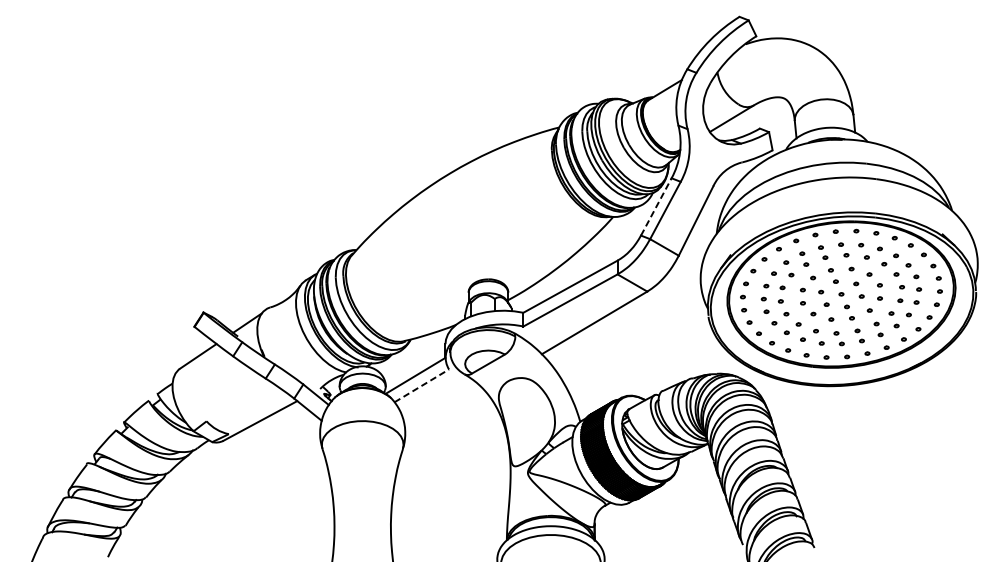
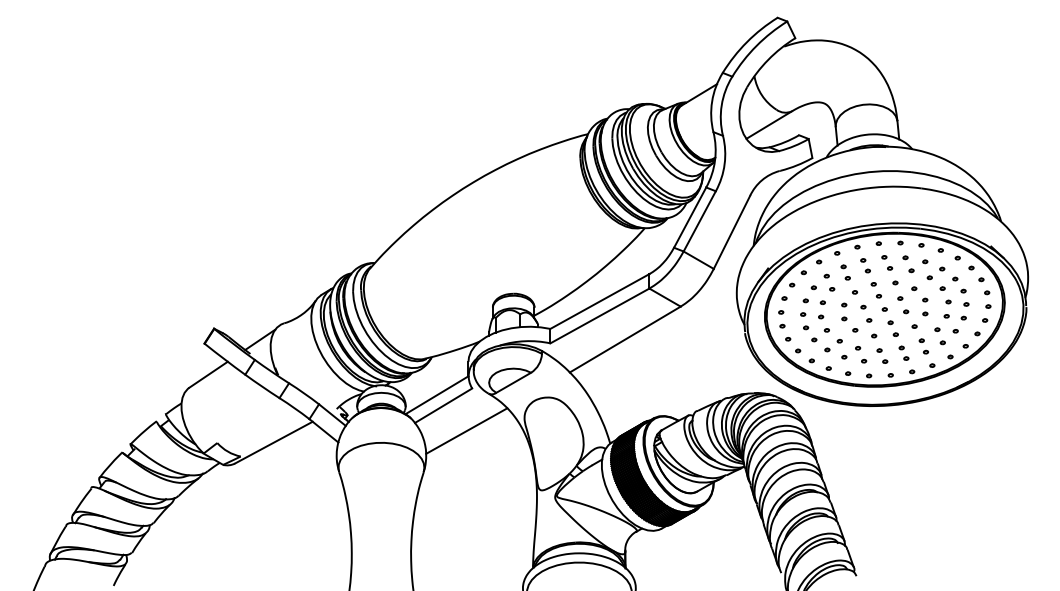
line: (656, 206) -> (690, 217), dashed -> solid
line: (422, 385) -> (444, 405), dashed -> solid
line: (443, 409) -> (466, 430), added

